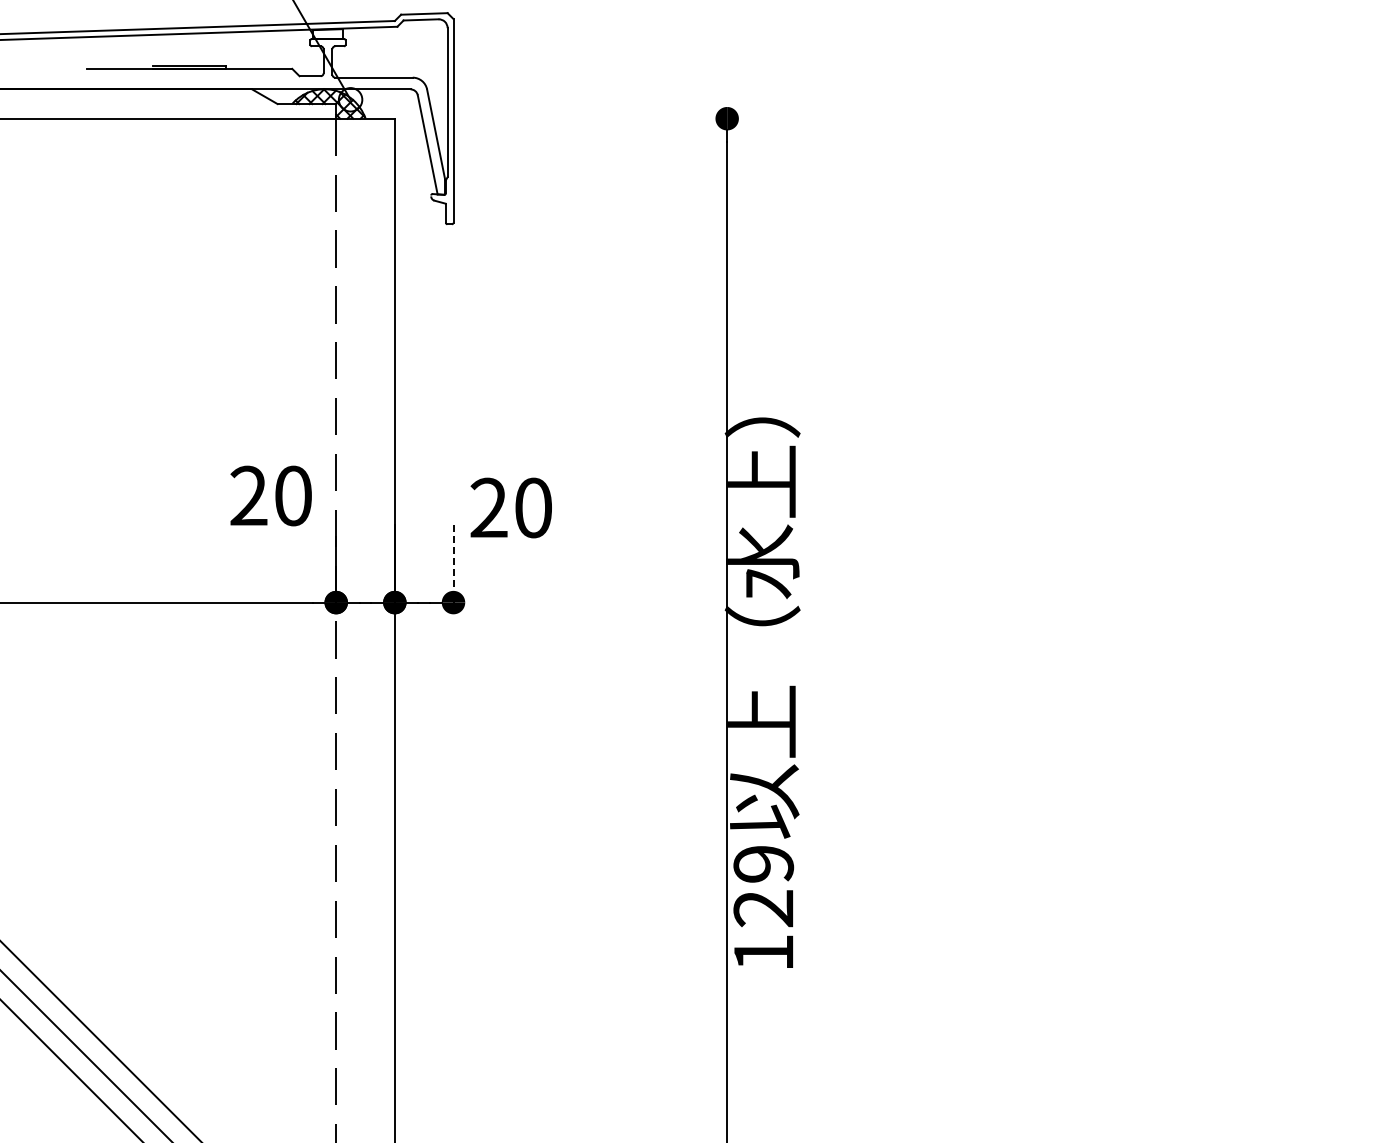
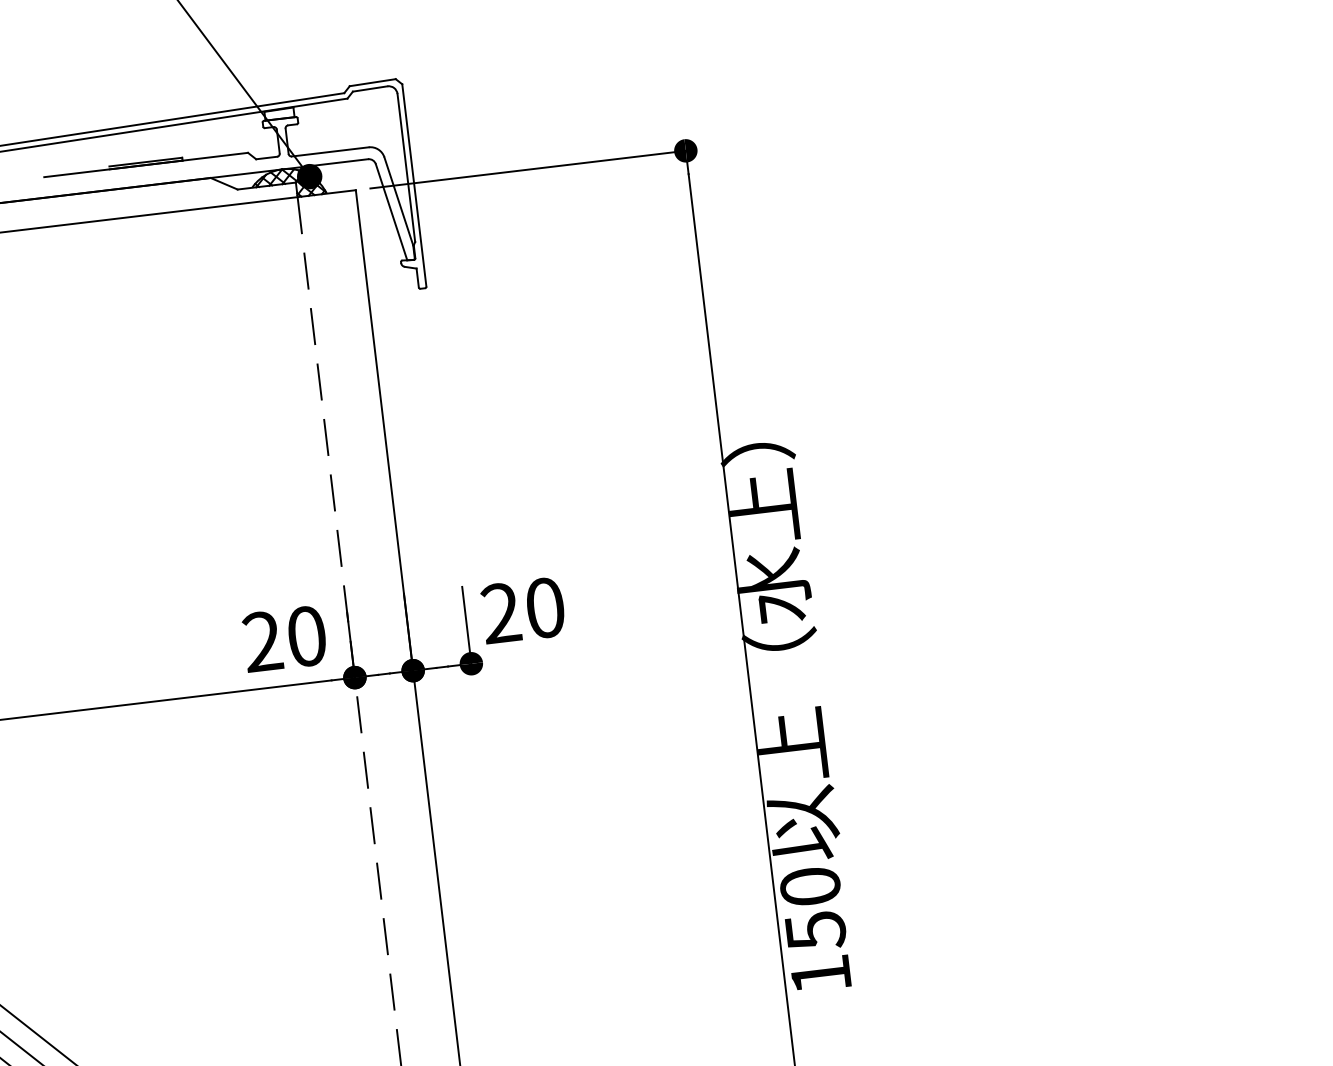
fill: (350, 99) -> (309, 176), added
line: (568, 118) -> (528, 169), added
text: (270, 495) -> (284, 638), moved
text: (510, 507) -> (522, 610), moved
line: (453, 563) -> (466, 624), dashed -> solid
text: (763, 886) -> (812, 908), 129 -> 150

